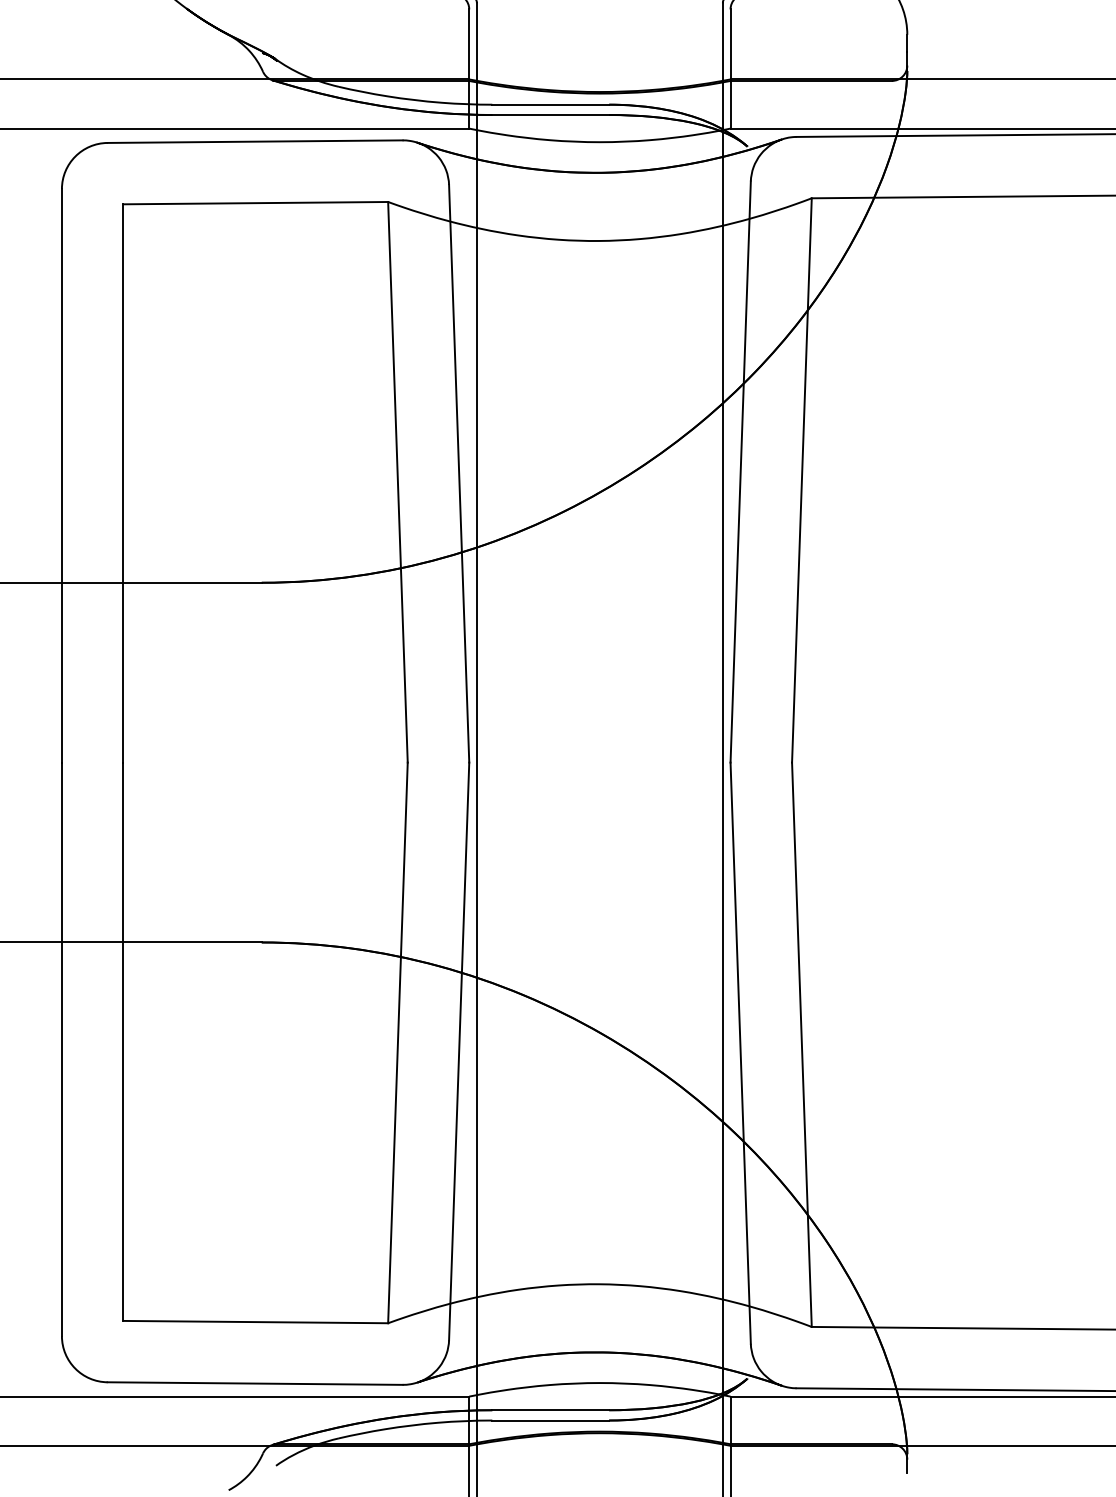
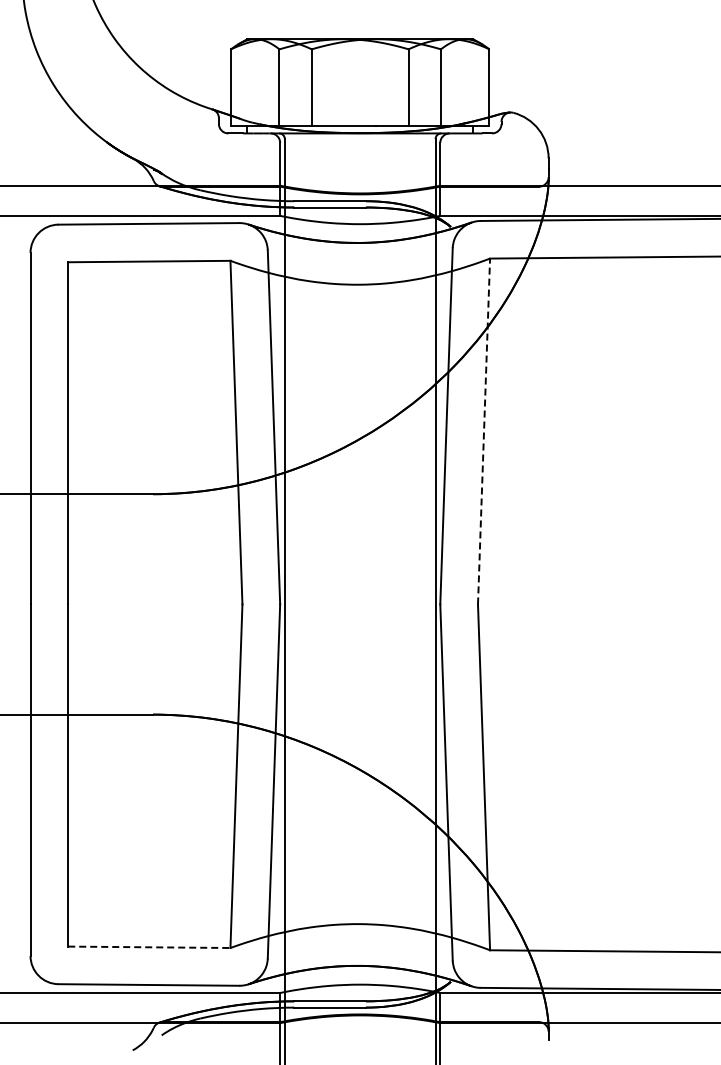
line: (802, 480) -> (484, 431), solid -> dashed
line: (256, 1322) -> (149, 947), solid -> dashed

